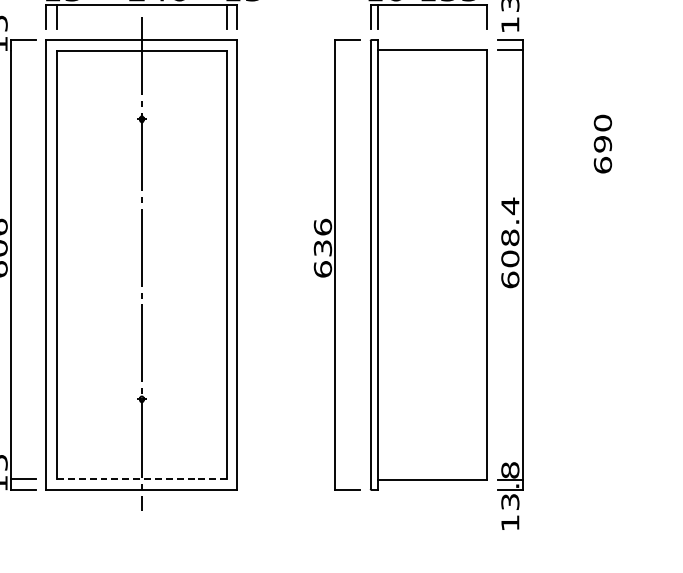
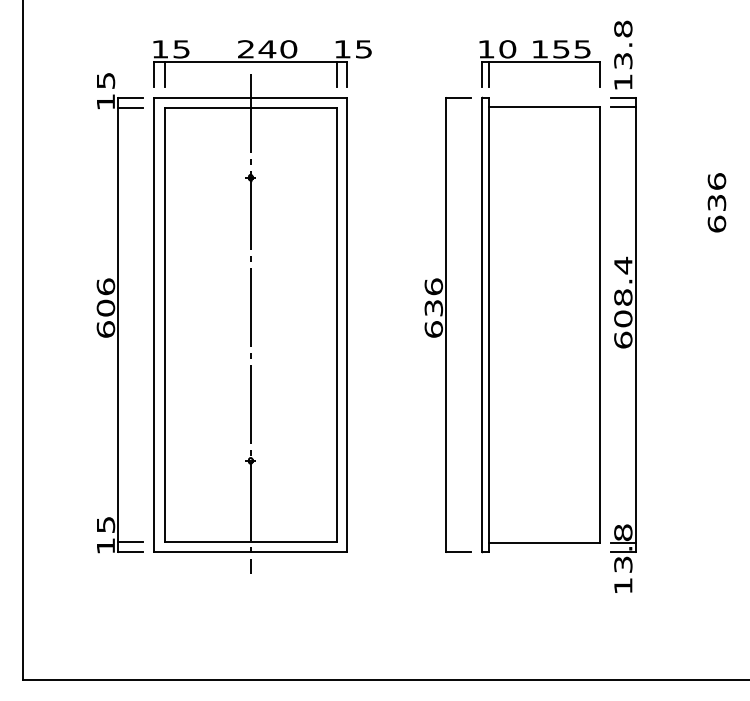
line: (22, 50) -> (130, 108), added
text: (602, 133) -> (716, 192), 690 -> 636
line: (141, 479) -> (250, 541), dashed -> solid

